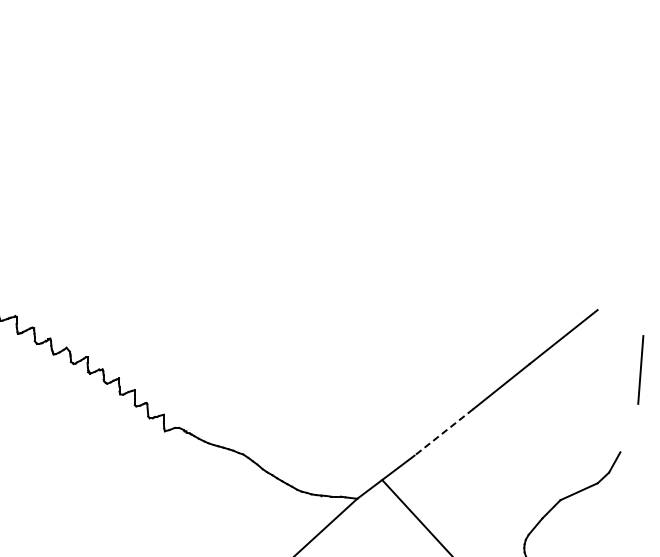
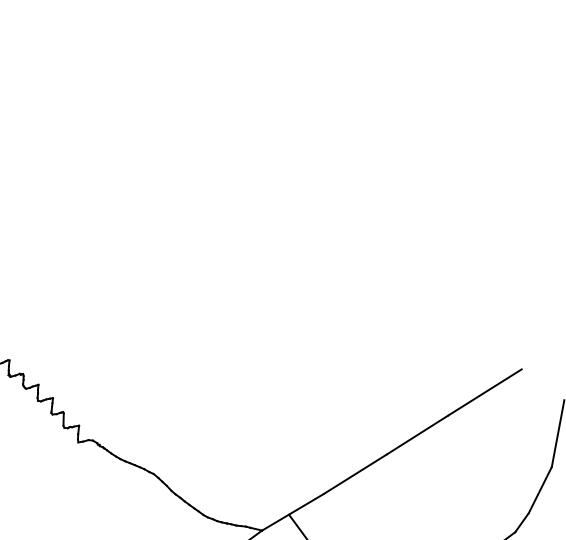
line: (629, 427) -> (540, 489), added
line: (443, 432) -> (355, 474), dashed -> solid

